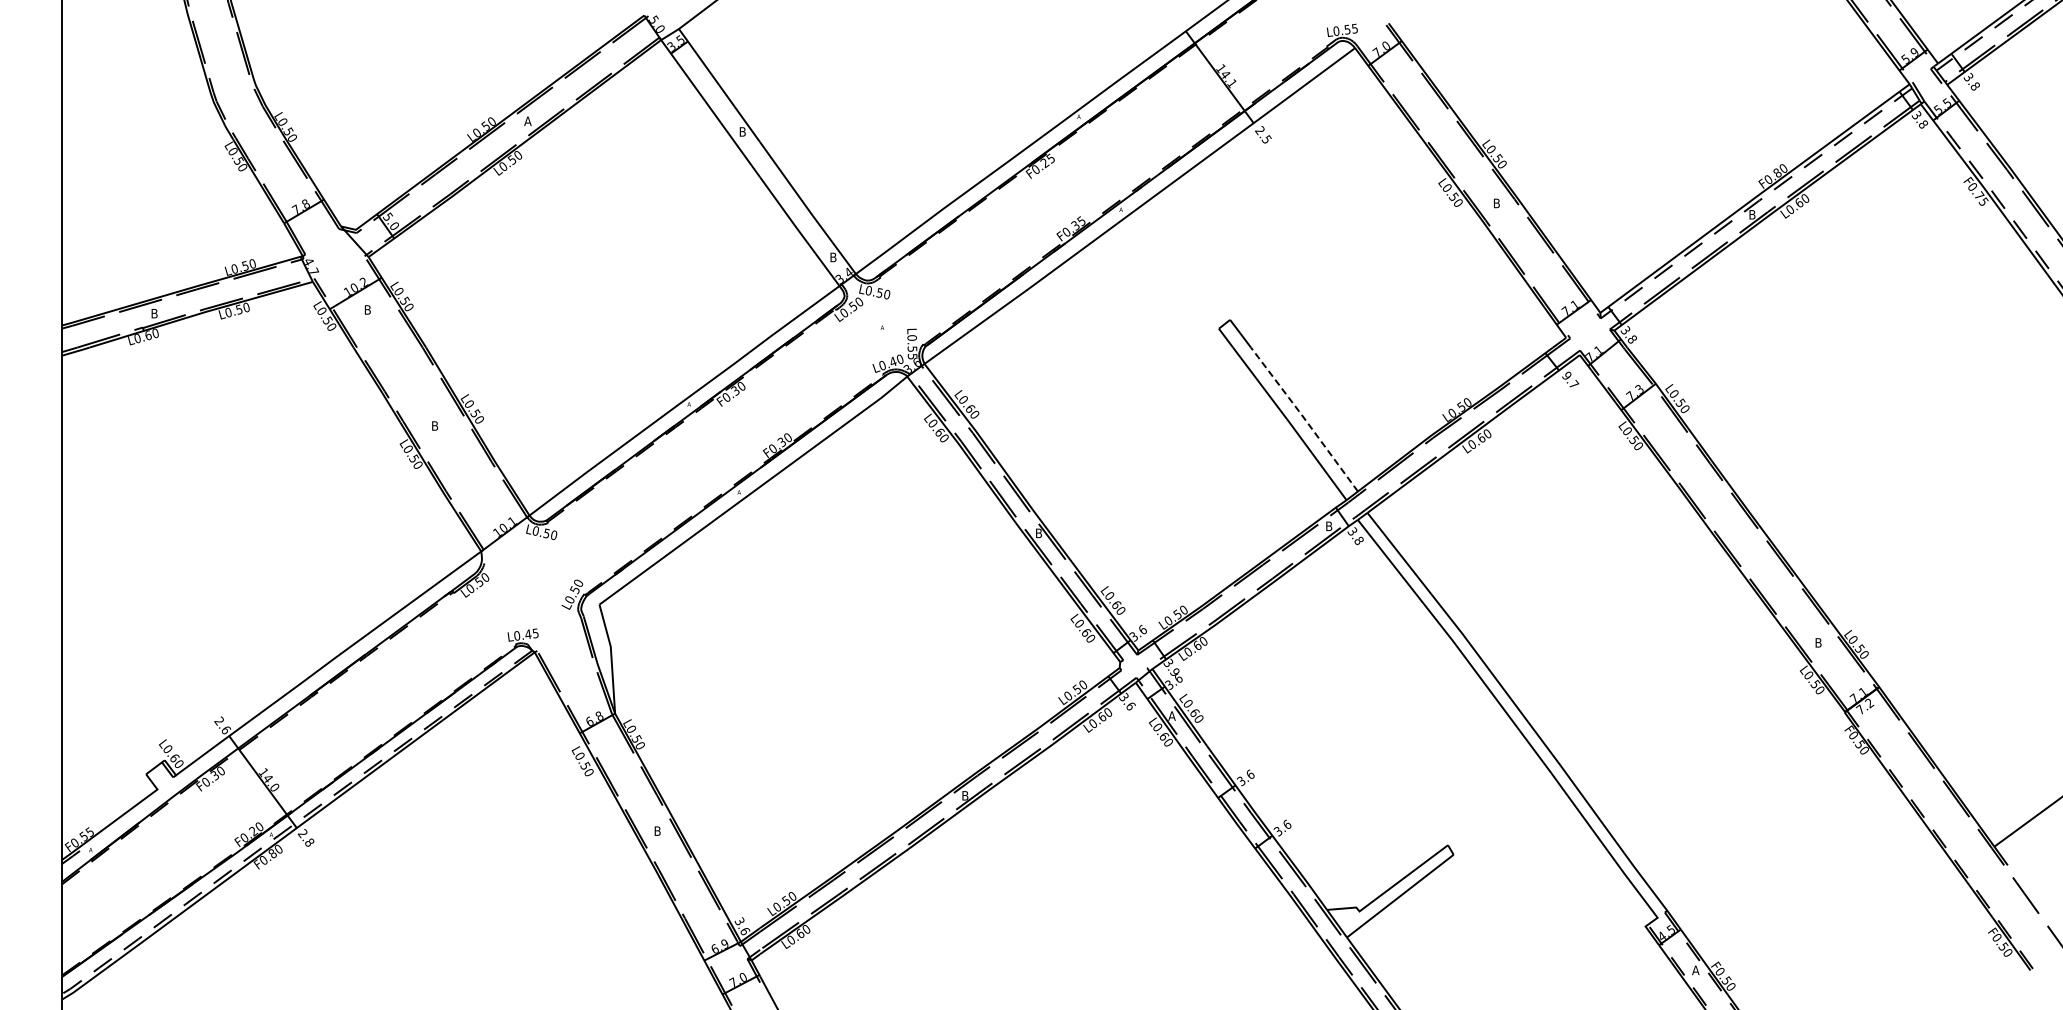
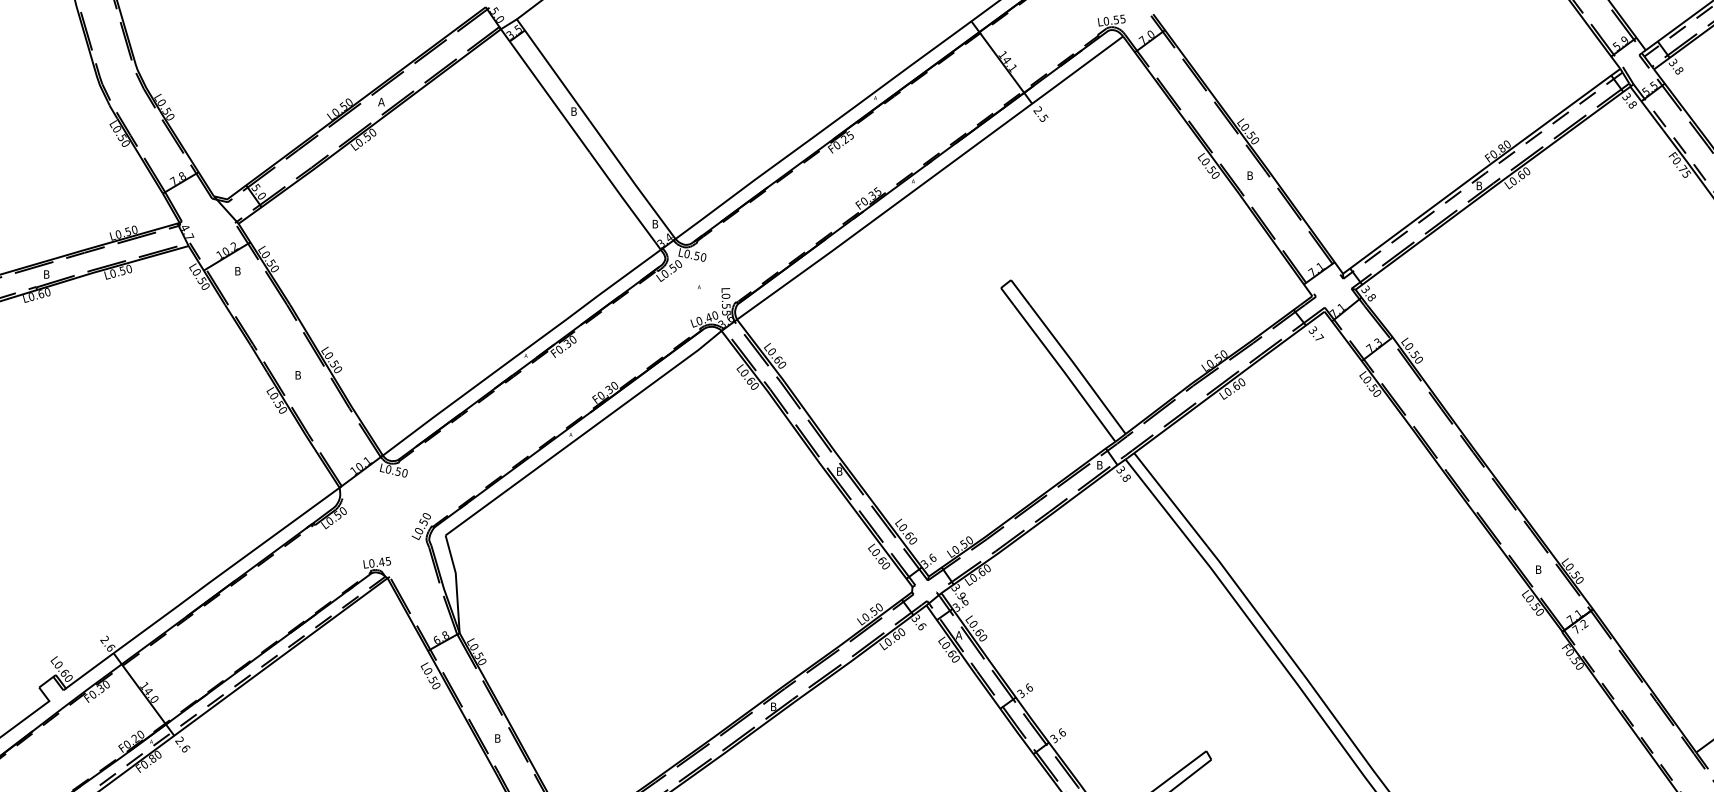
text: (1566, 375) -> (1312, 329), 9.7 -> 3.7
line: (1304, 418) -> (1077, 368), dashed -> solid
text: (309, 841) -> (185, 747), 2.8 -> 2.6

